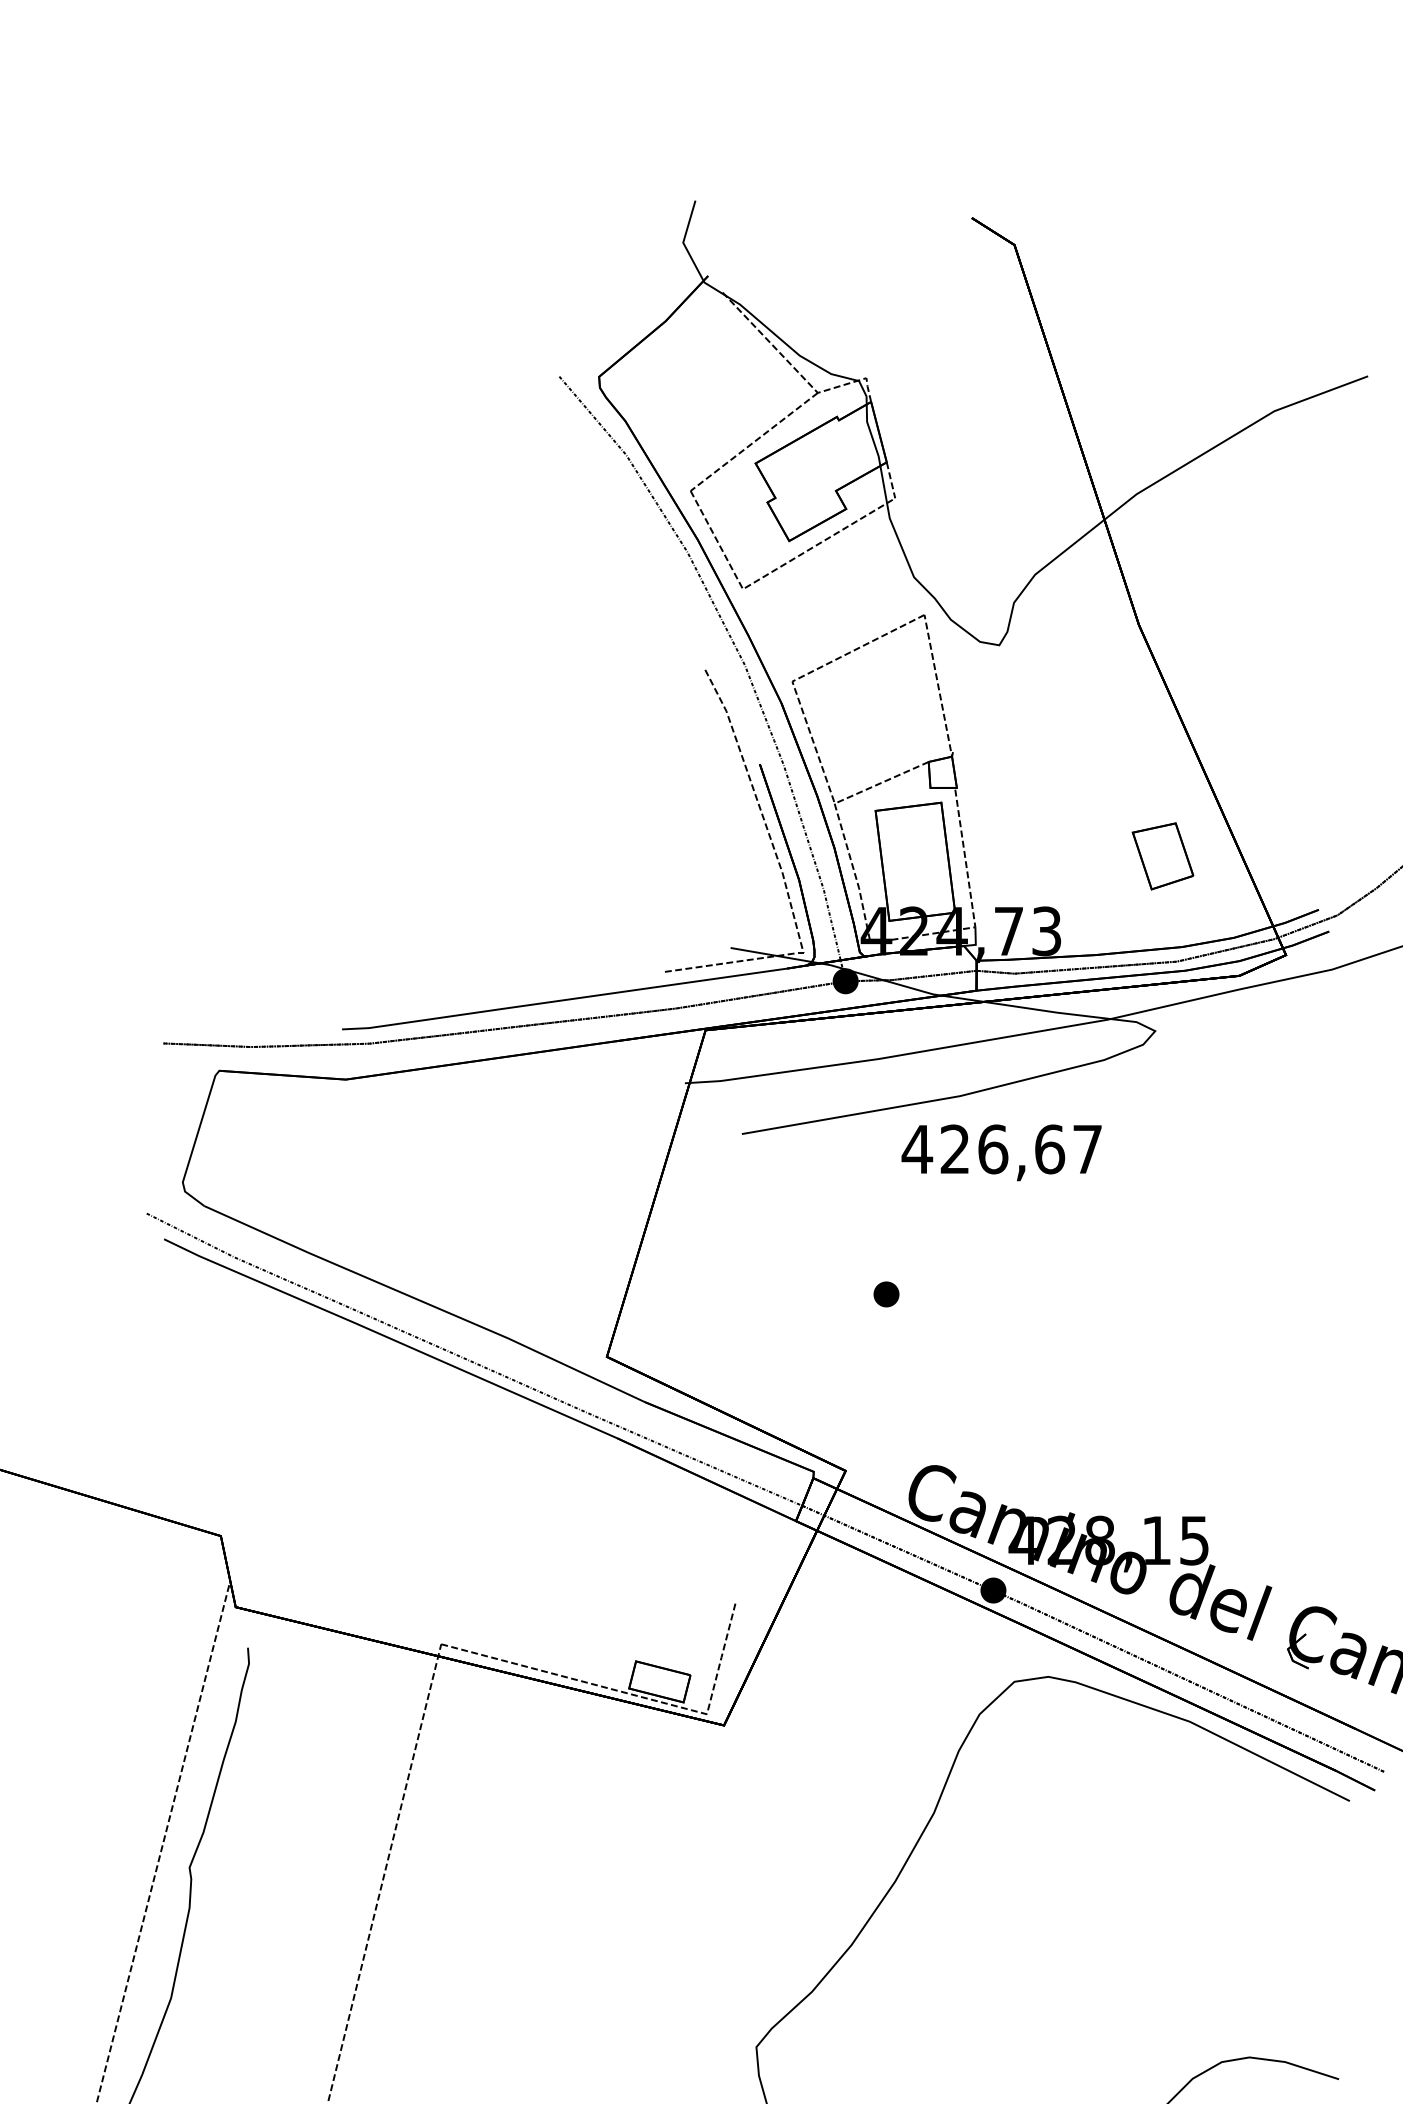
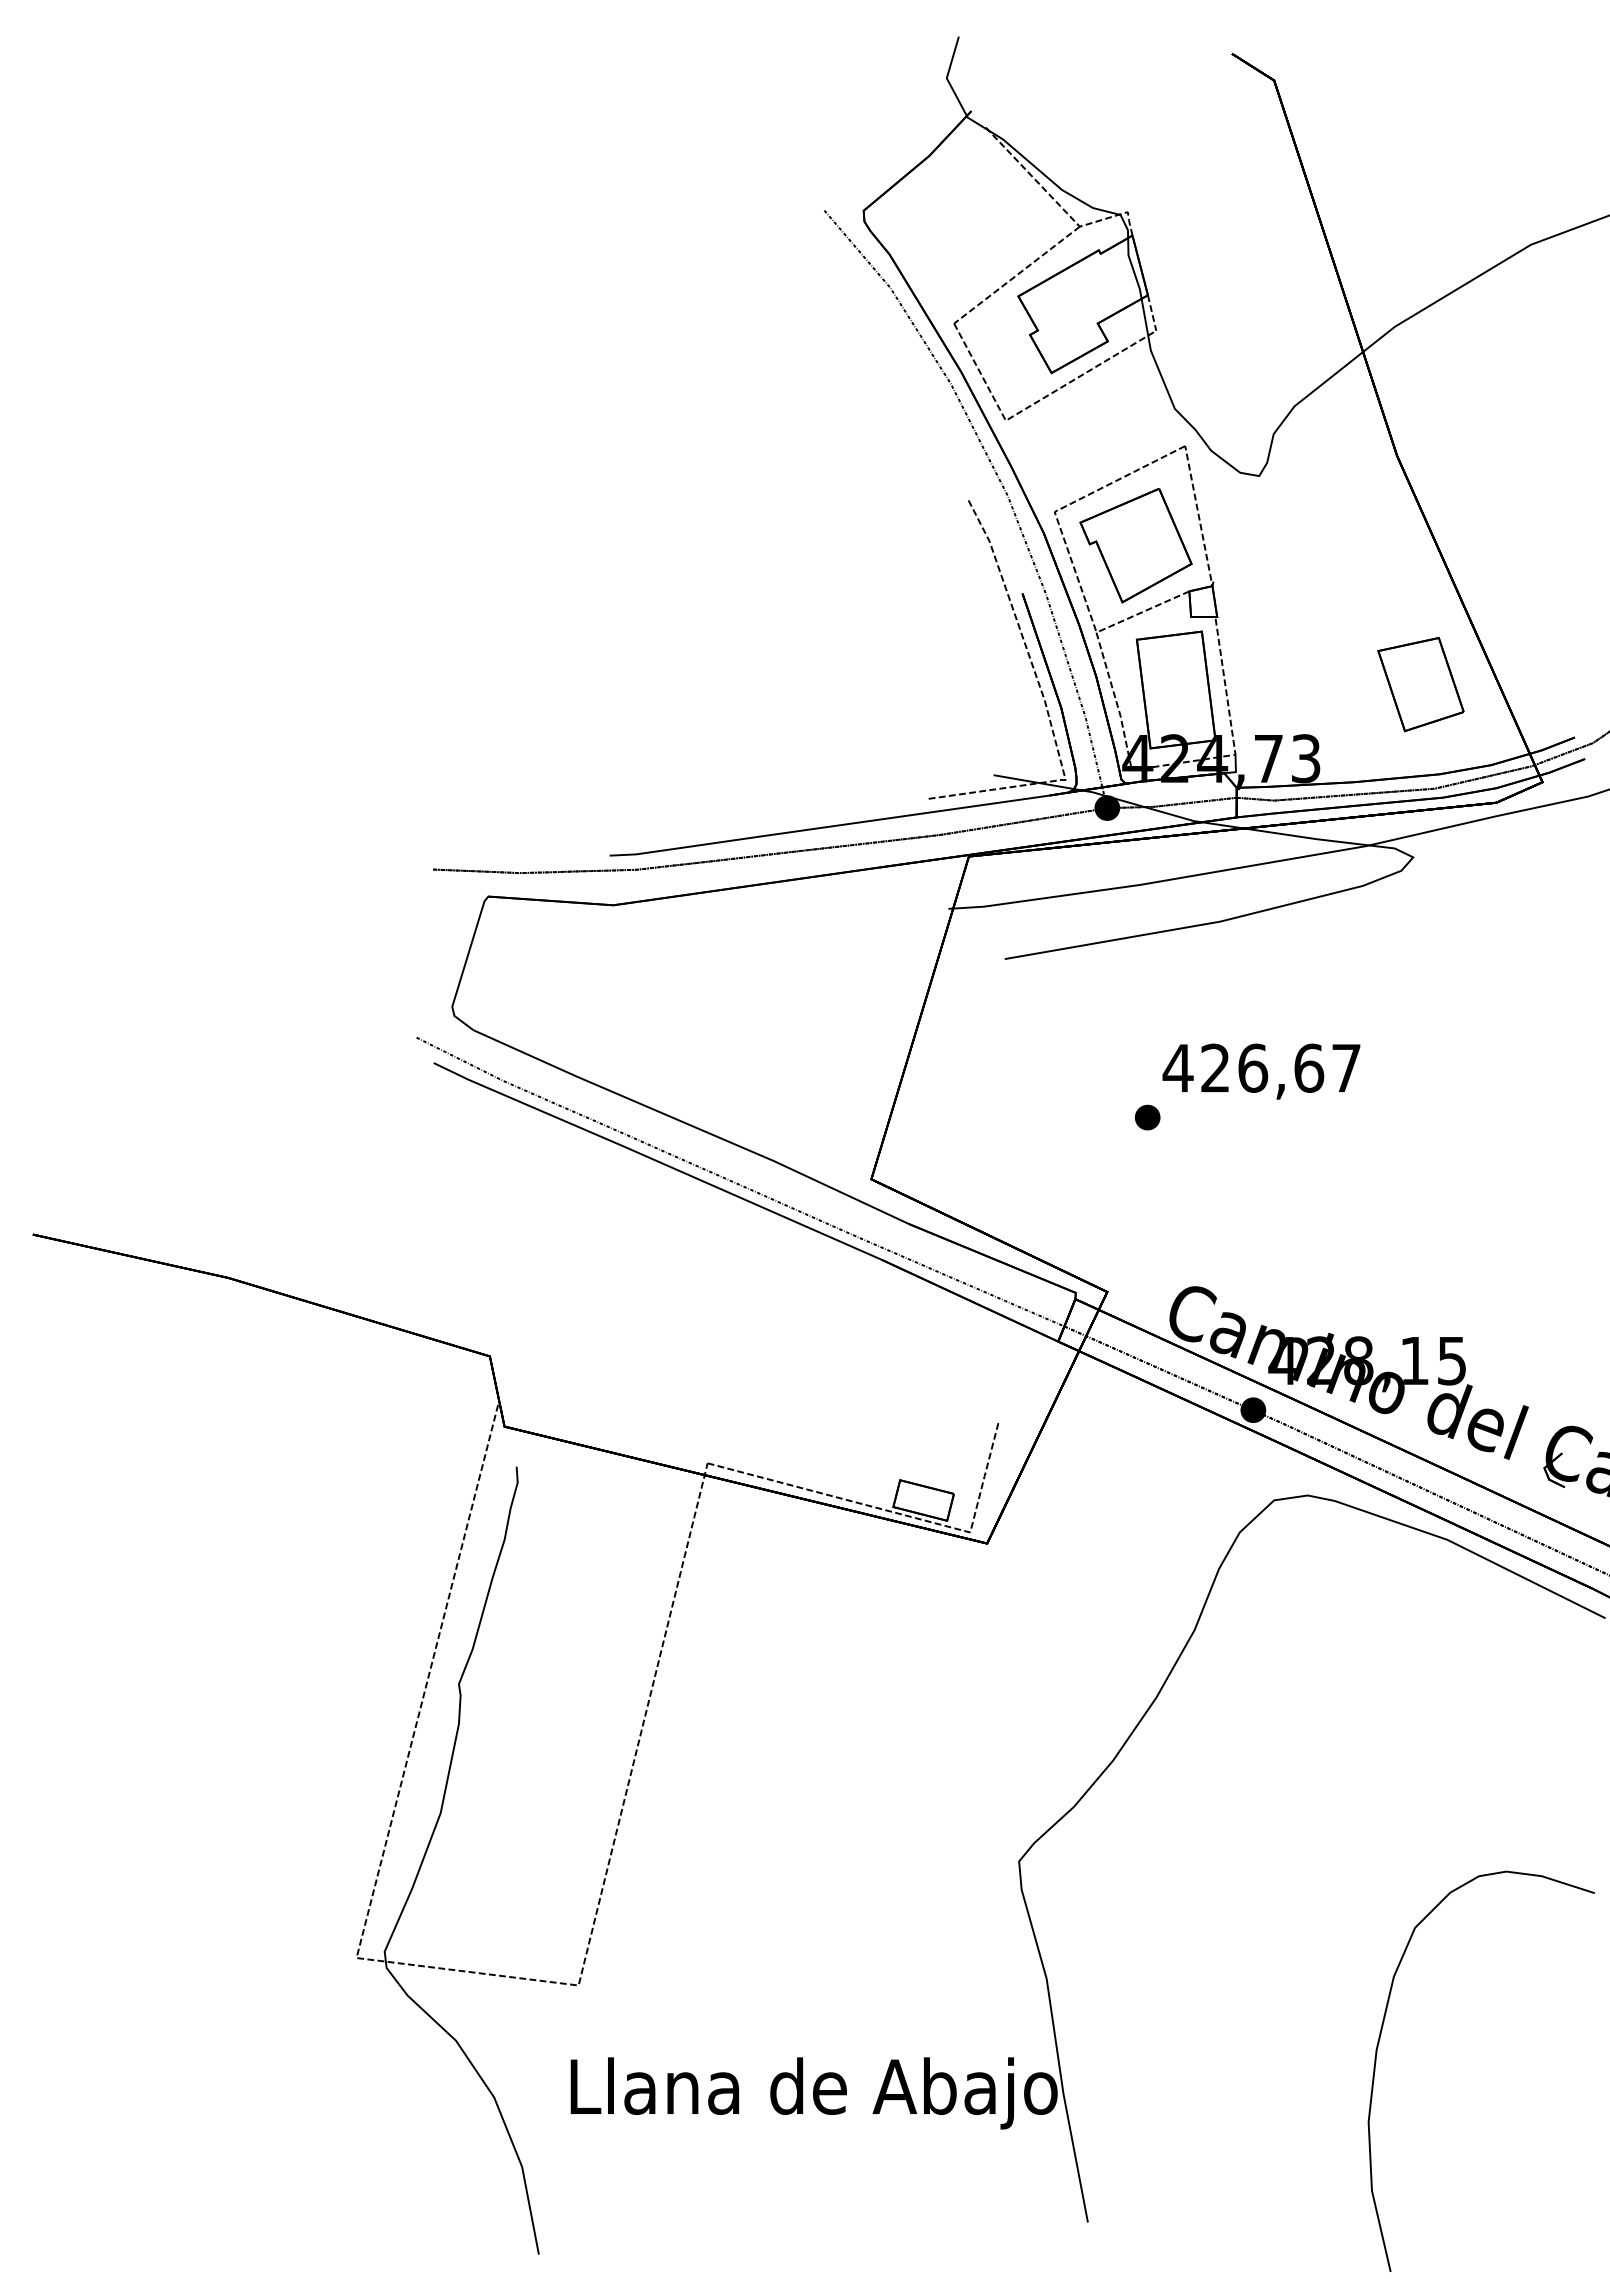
part: (874, 715) -> (1135, 545), added
part: (1162, 856) -> (1420, 684), size x1.43
text: (1001, 1152) -> (1261, 1071), moved

